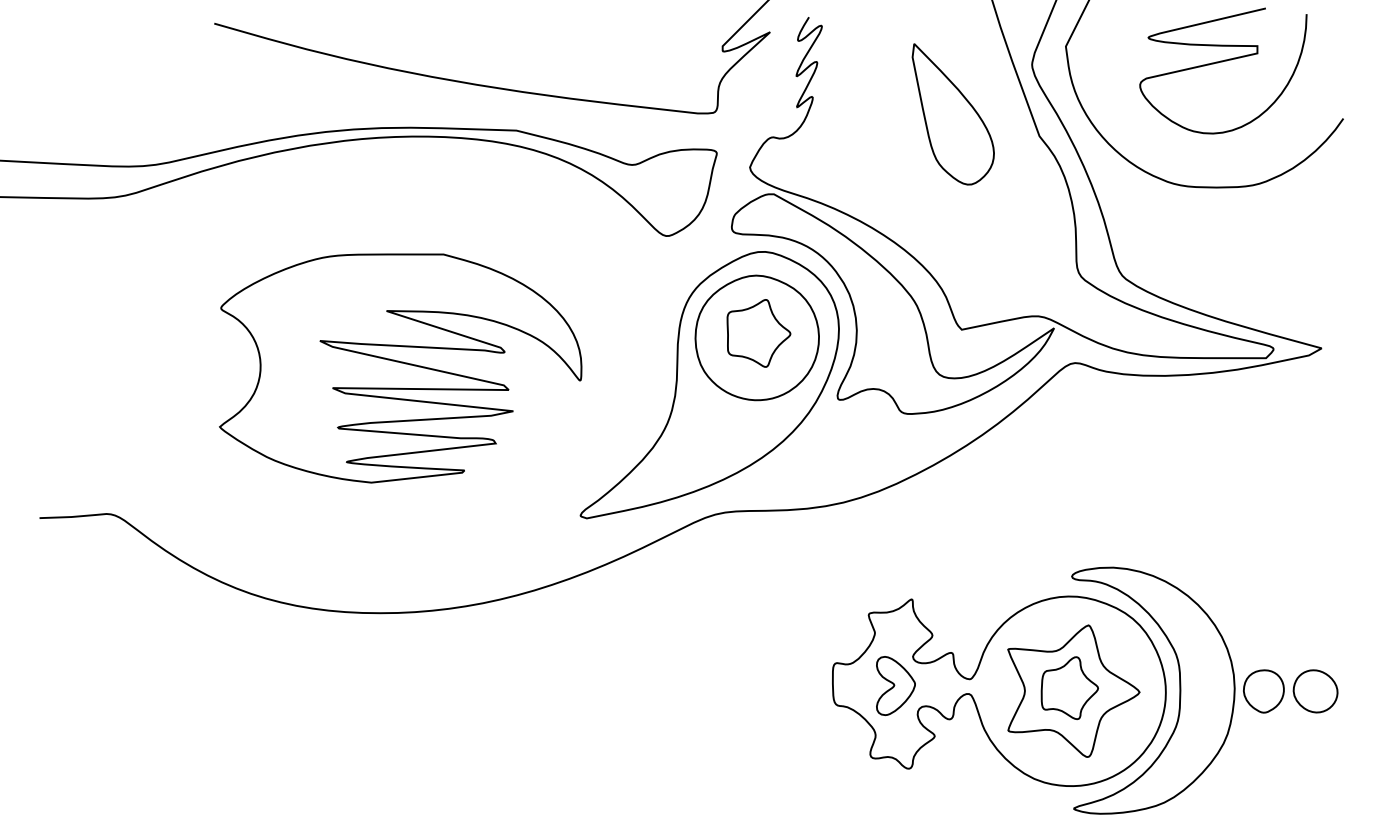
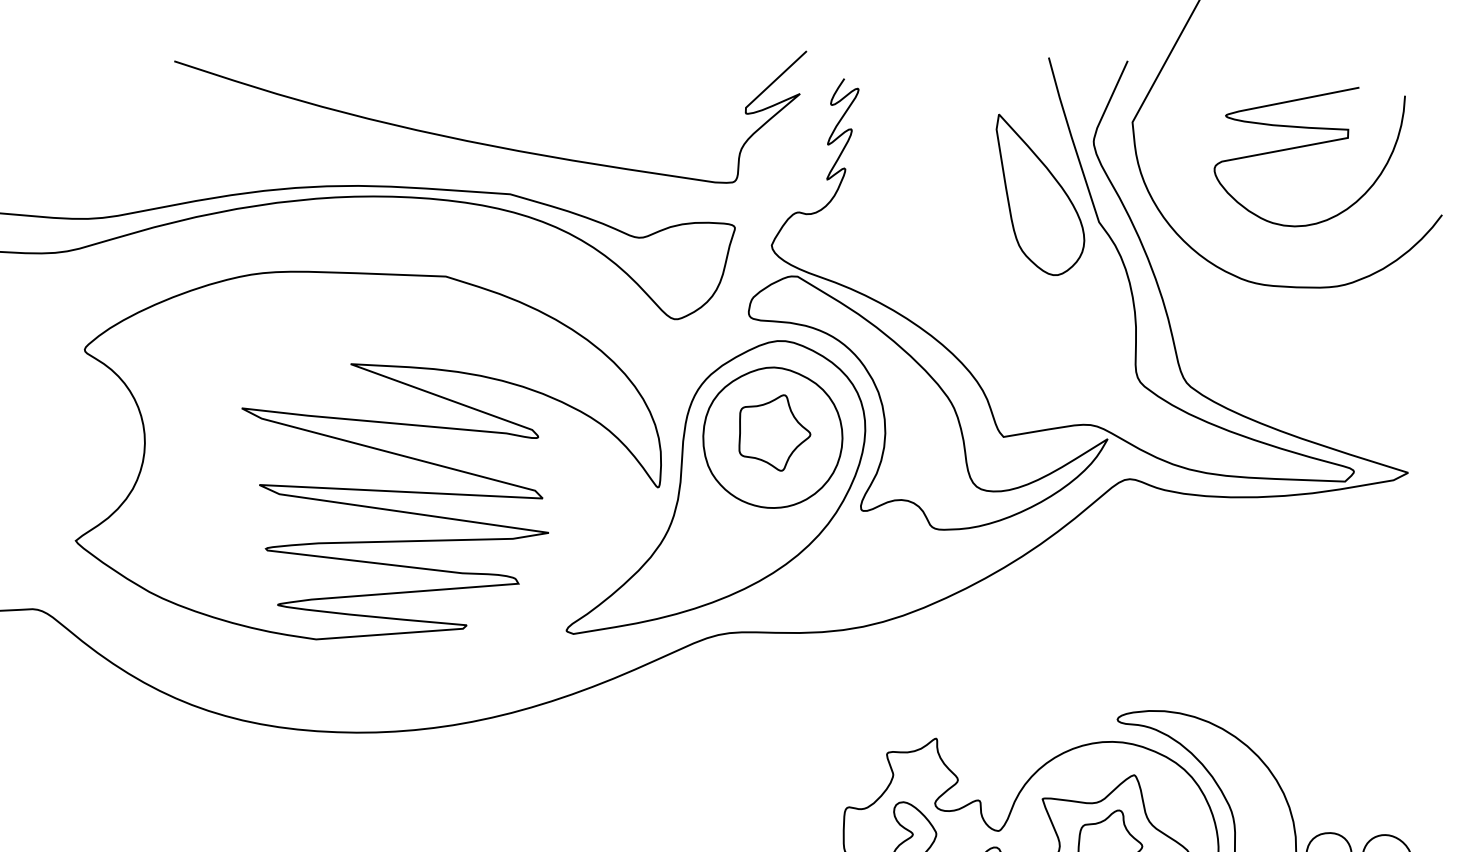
part: (952, 114) -> (1039, 195), moved
part: (400, 368) -> (369, 457), size x1.43

